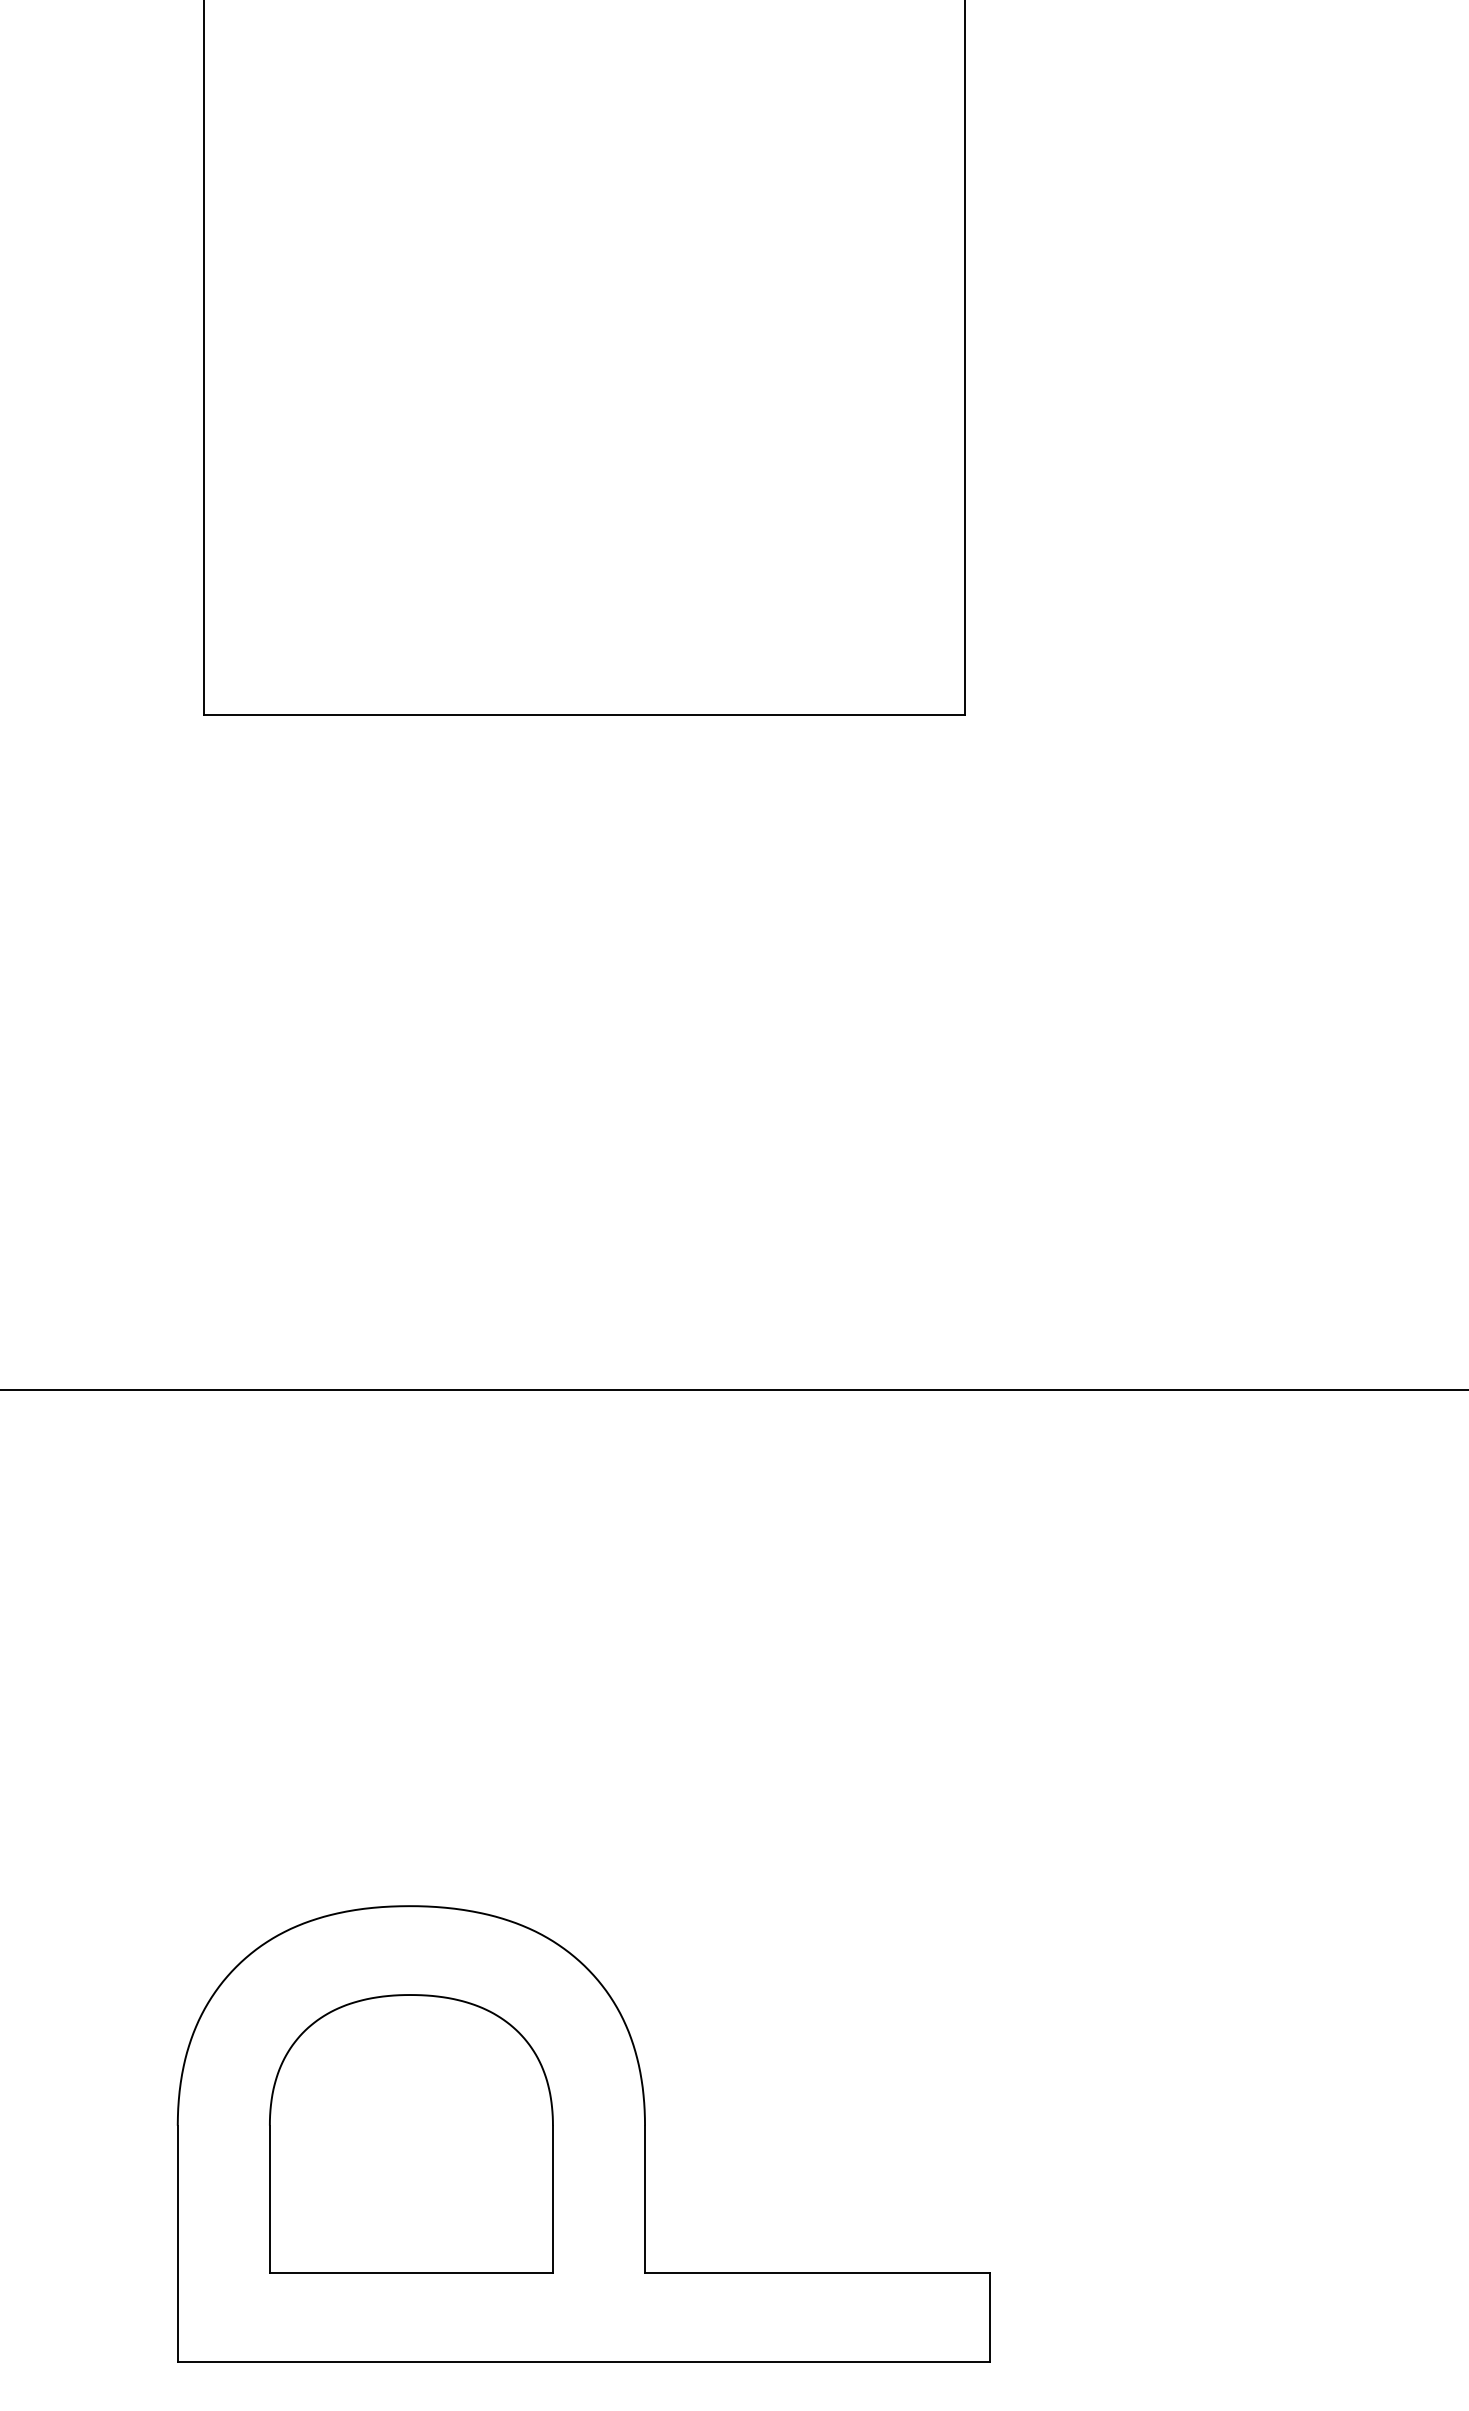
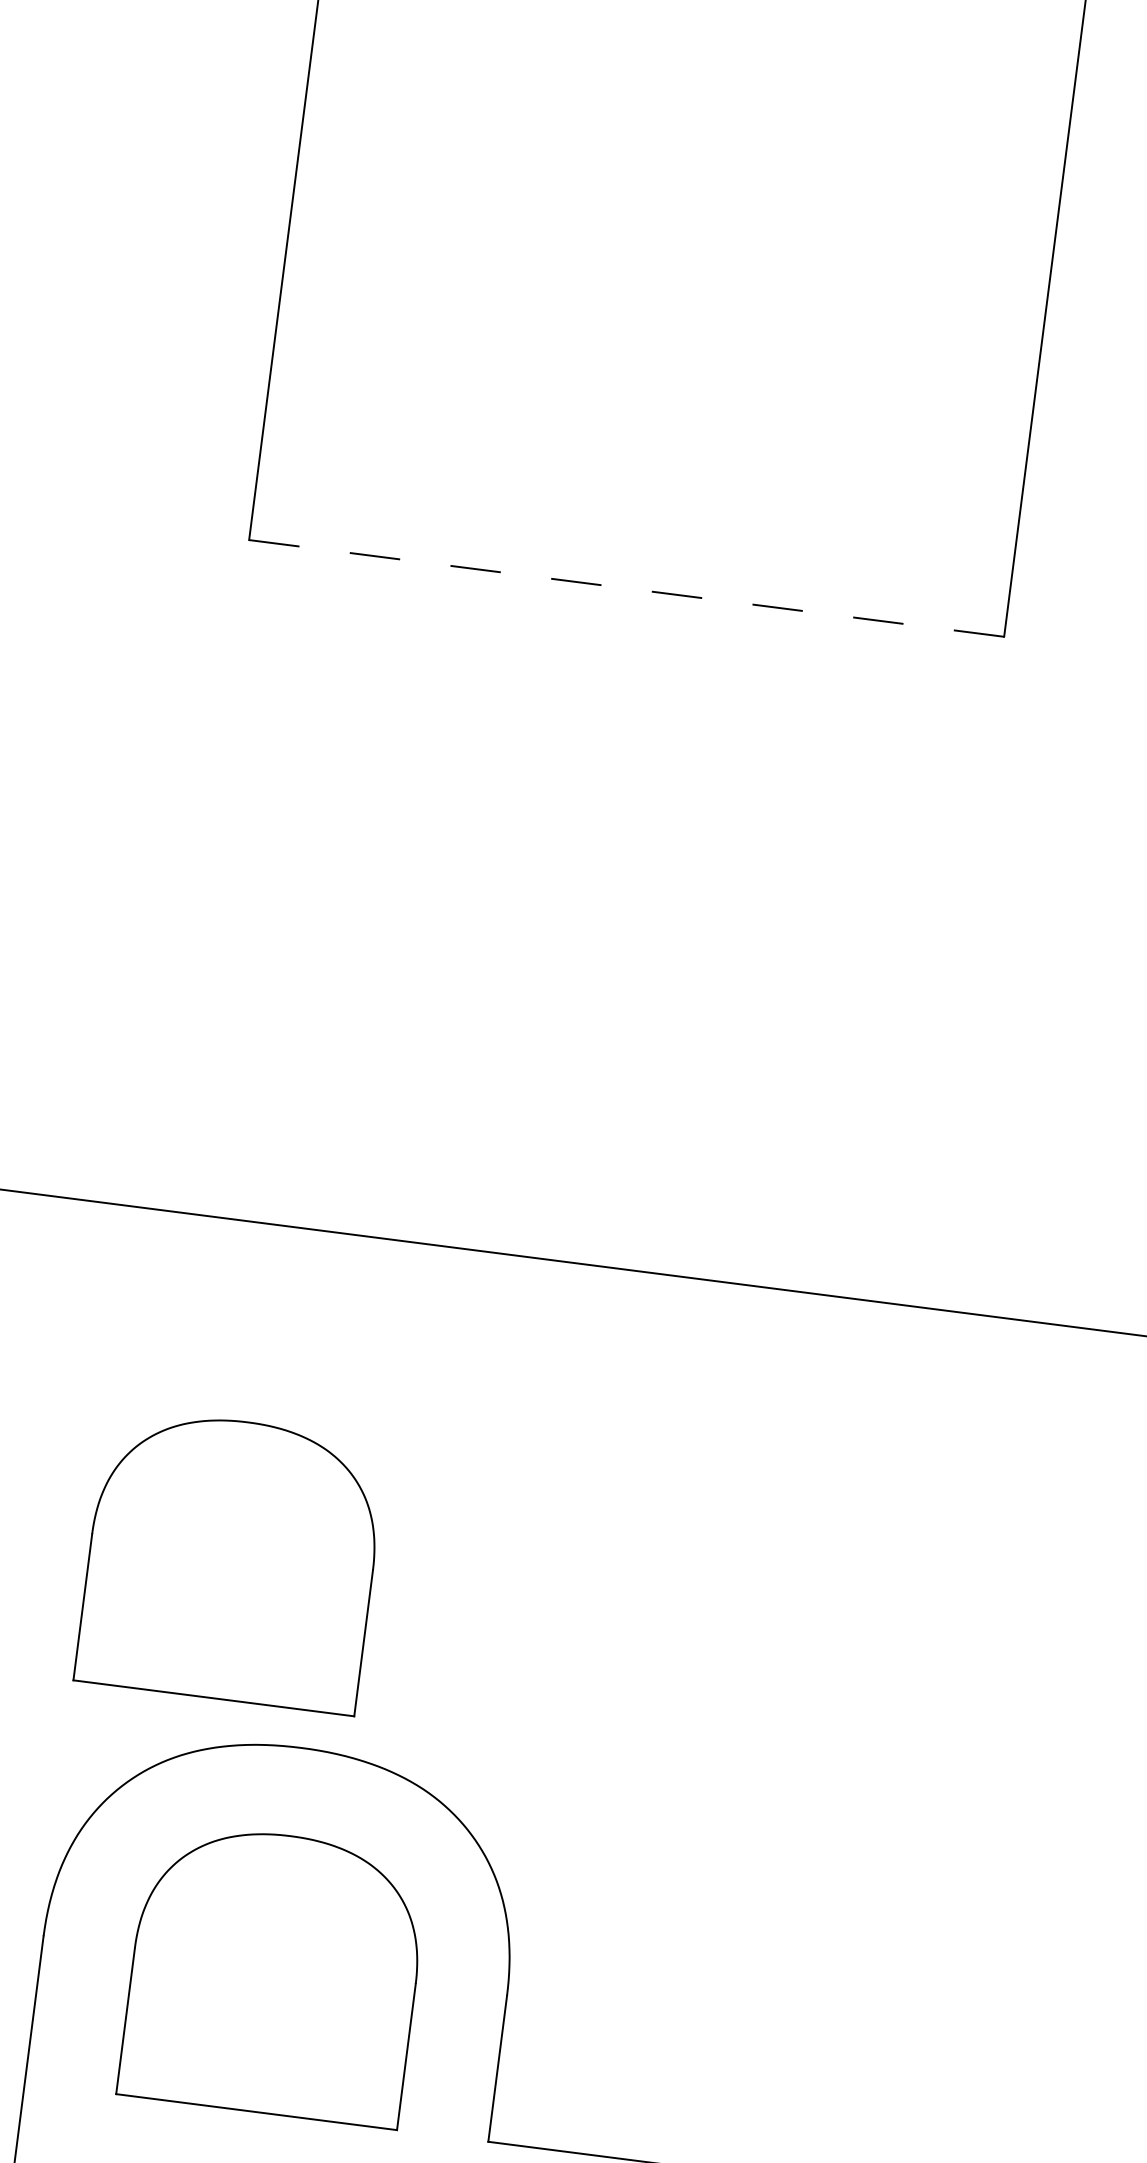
line: (584, 714) -> (626, 588), solid -> dashed
part: (316, 1728) -> (231, 1559), added

